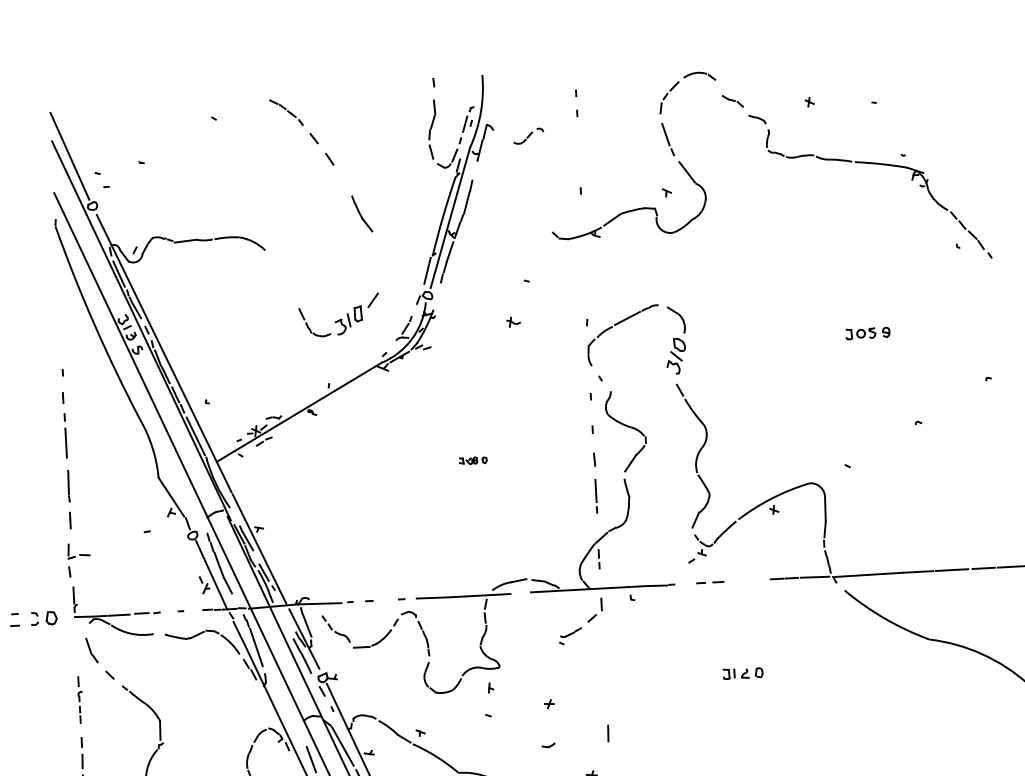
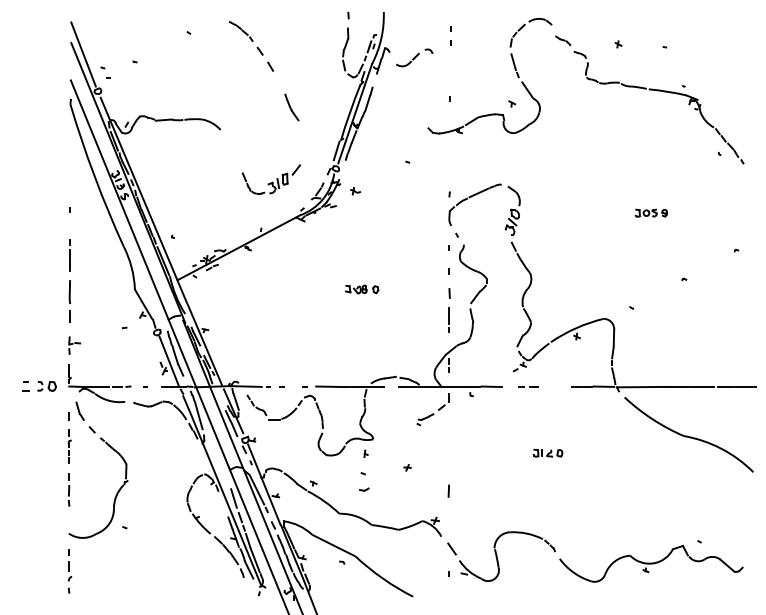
part: (528, 135) -> (414, 57), size x1.67
part: (513, 322) -> (355, 191), moved
line: (62, 398) -> (68, 416), moved
part: (473, 460) -> (362, 289), size x1.67
part: (79, 559) -> (74, 345), size x0.71
part: (548, 745) -> (364, 489), moved

